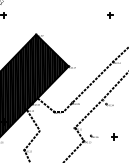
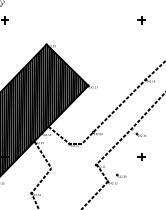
part: (114, 136) -> (142, 156), moved

